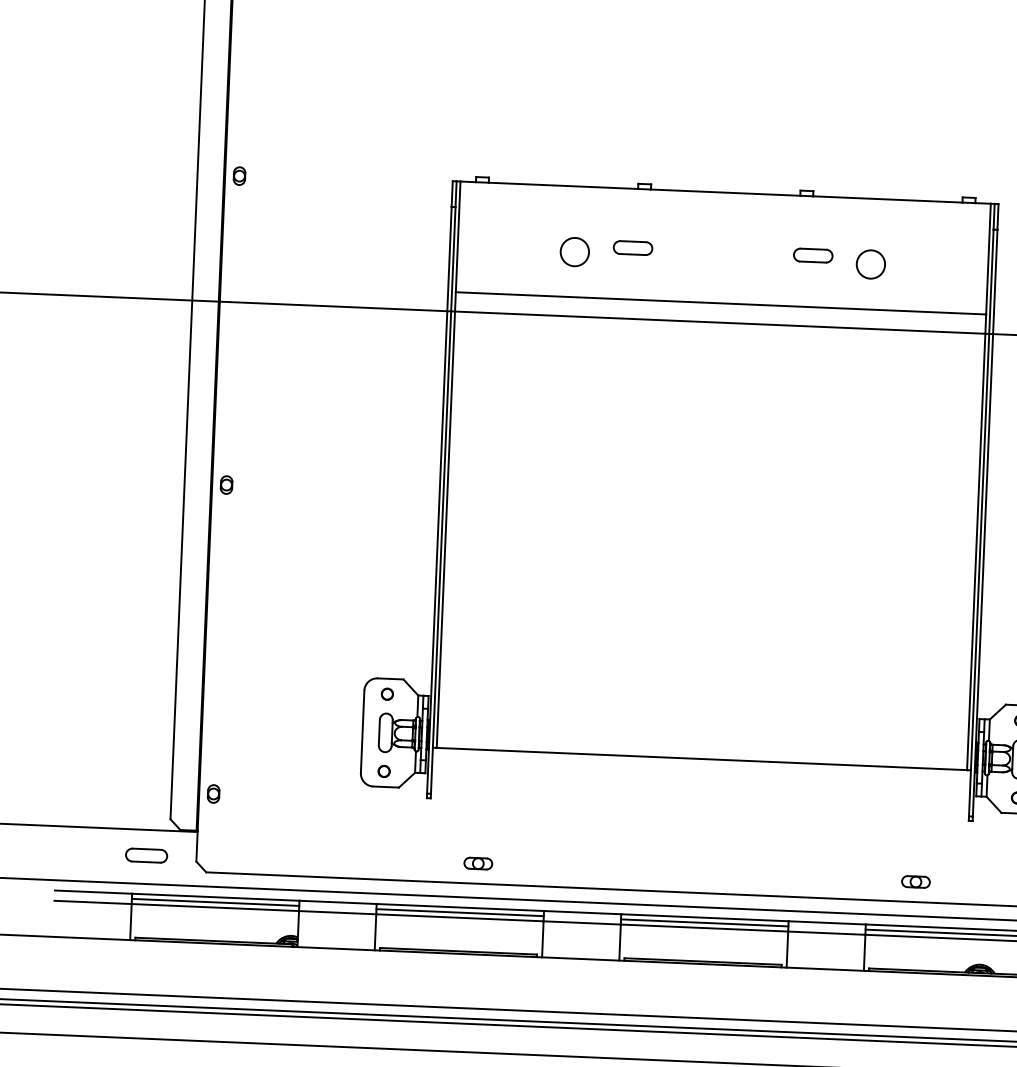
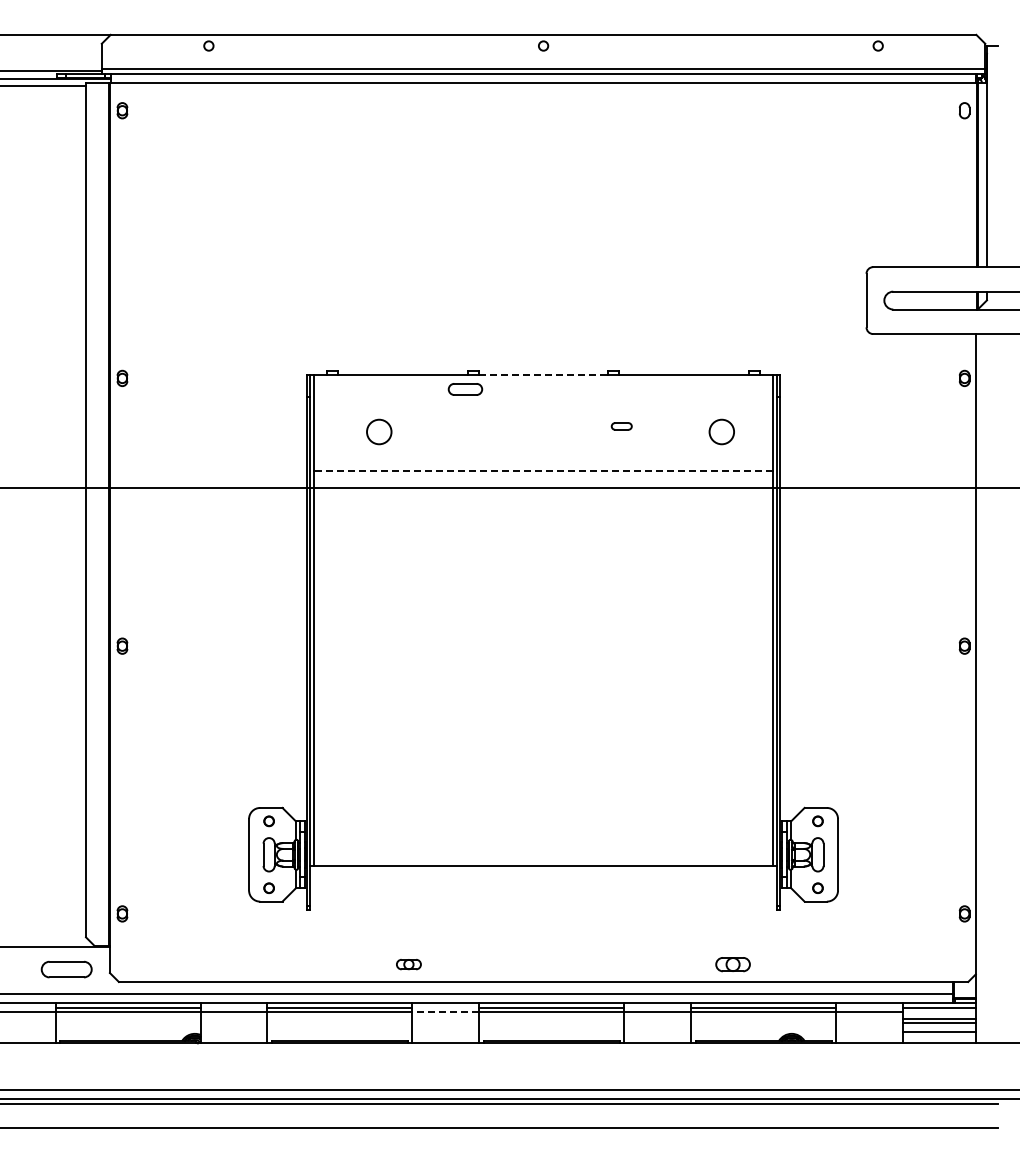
line: (725, 193) -> (543, 375), solid -> dashed
part: (633, 248) -> (465, 389), moved
circle: (575, 251) -> (379, 431), moved
part: (813, 255) -> (621, 426), size x0.6
circle: (870, 263) -> (721, 431), moved
line: (720, 303) -> (543, 471), solid -> dashed
part: (146, 855) -> (66, 969), size x1.4
part: (477, 863) -> (408, 964), moved
part: (916, 881) -> (733, 964), size x1.4
line: (581, 923) -> (445, 1012), solid -> dashed

